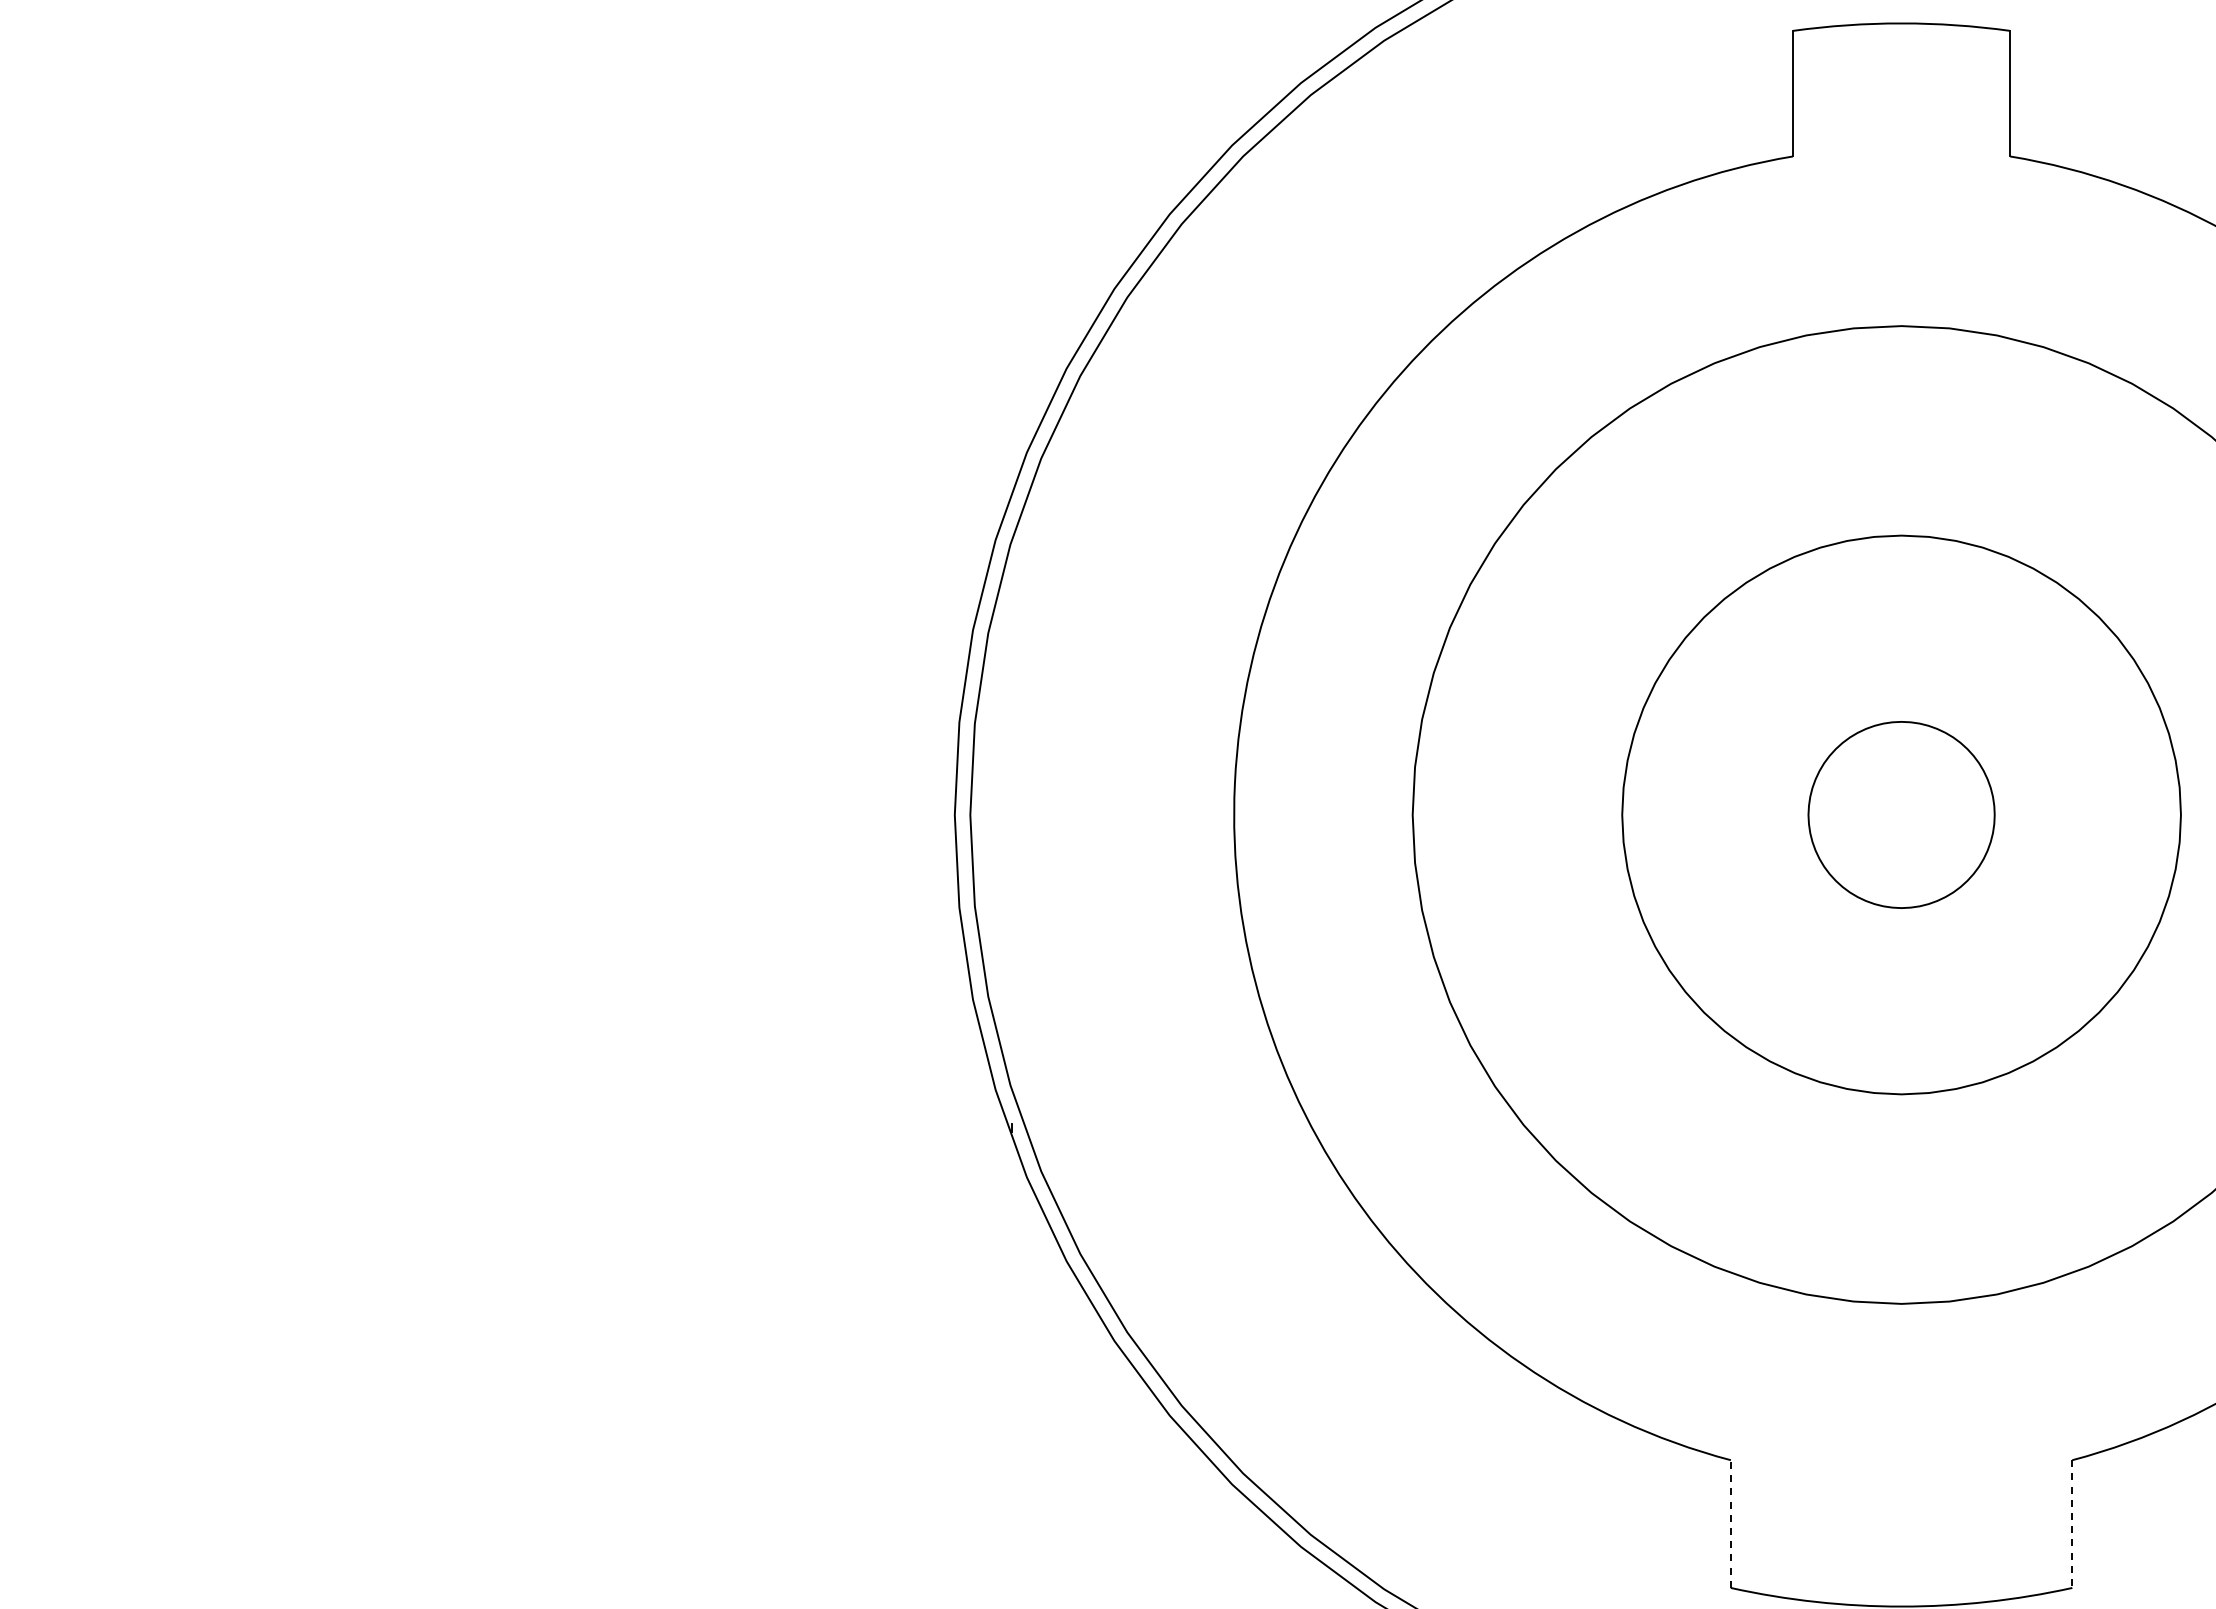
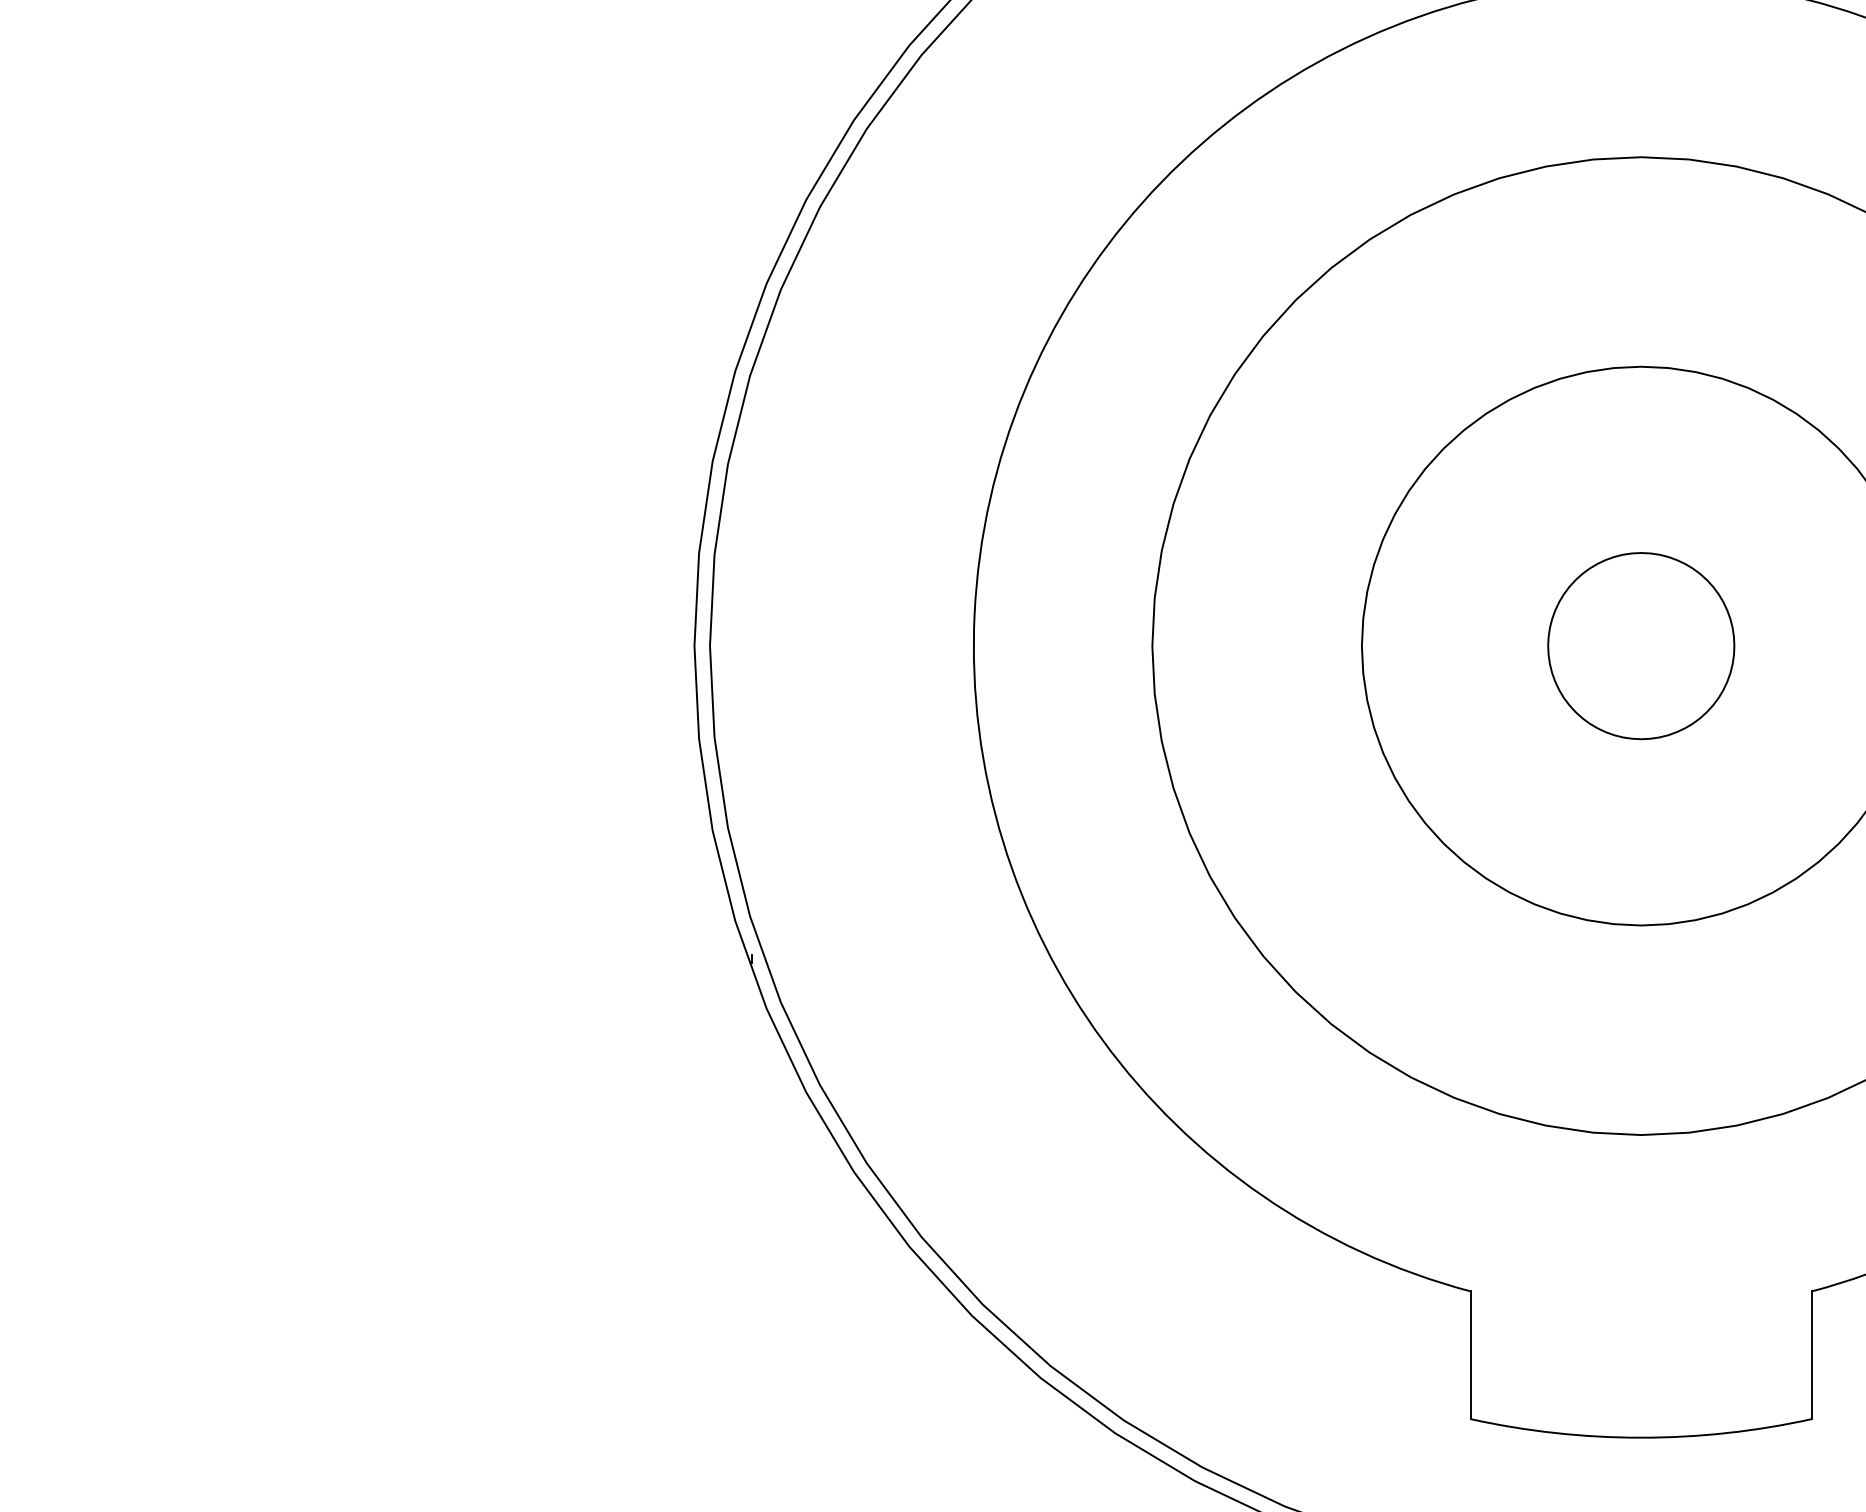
line: (1730, 1524) -> (1470, 1355), dashed -> solid
line: (2072, 1524) -> (1812, 1355), dashed -> solid

